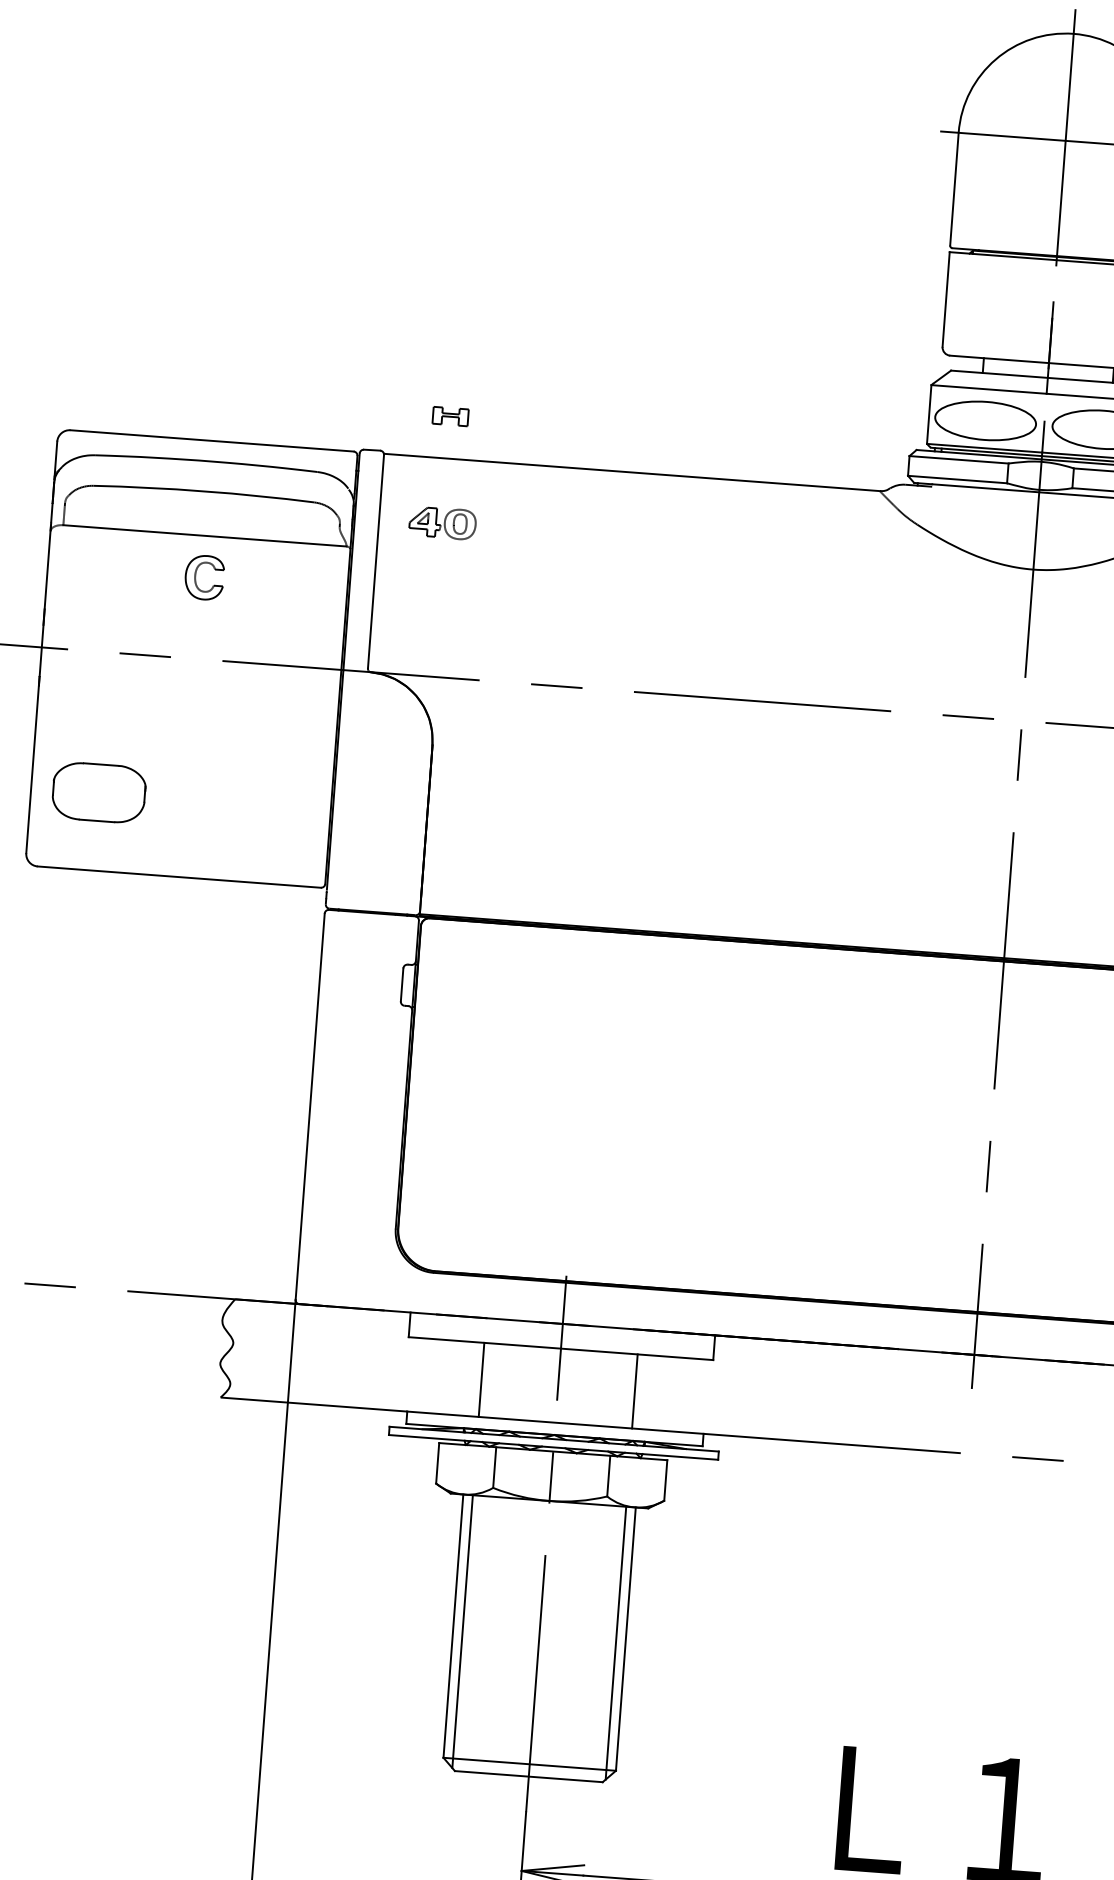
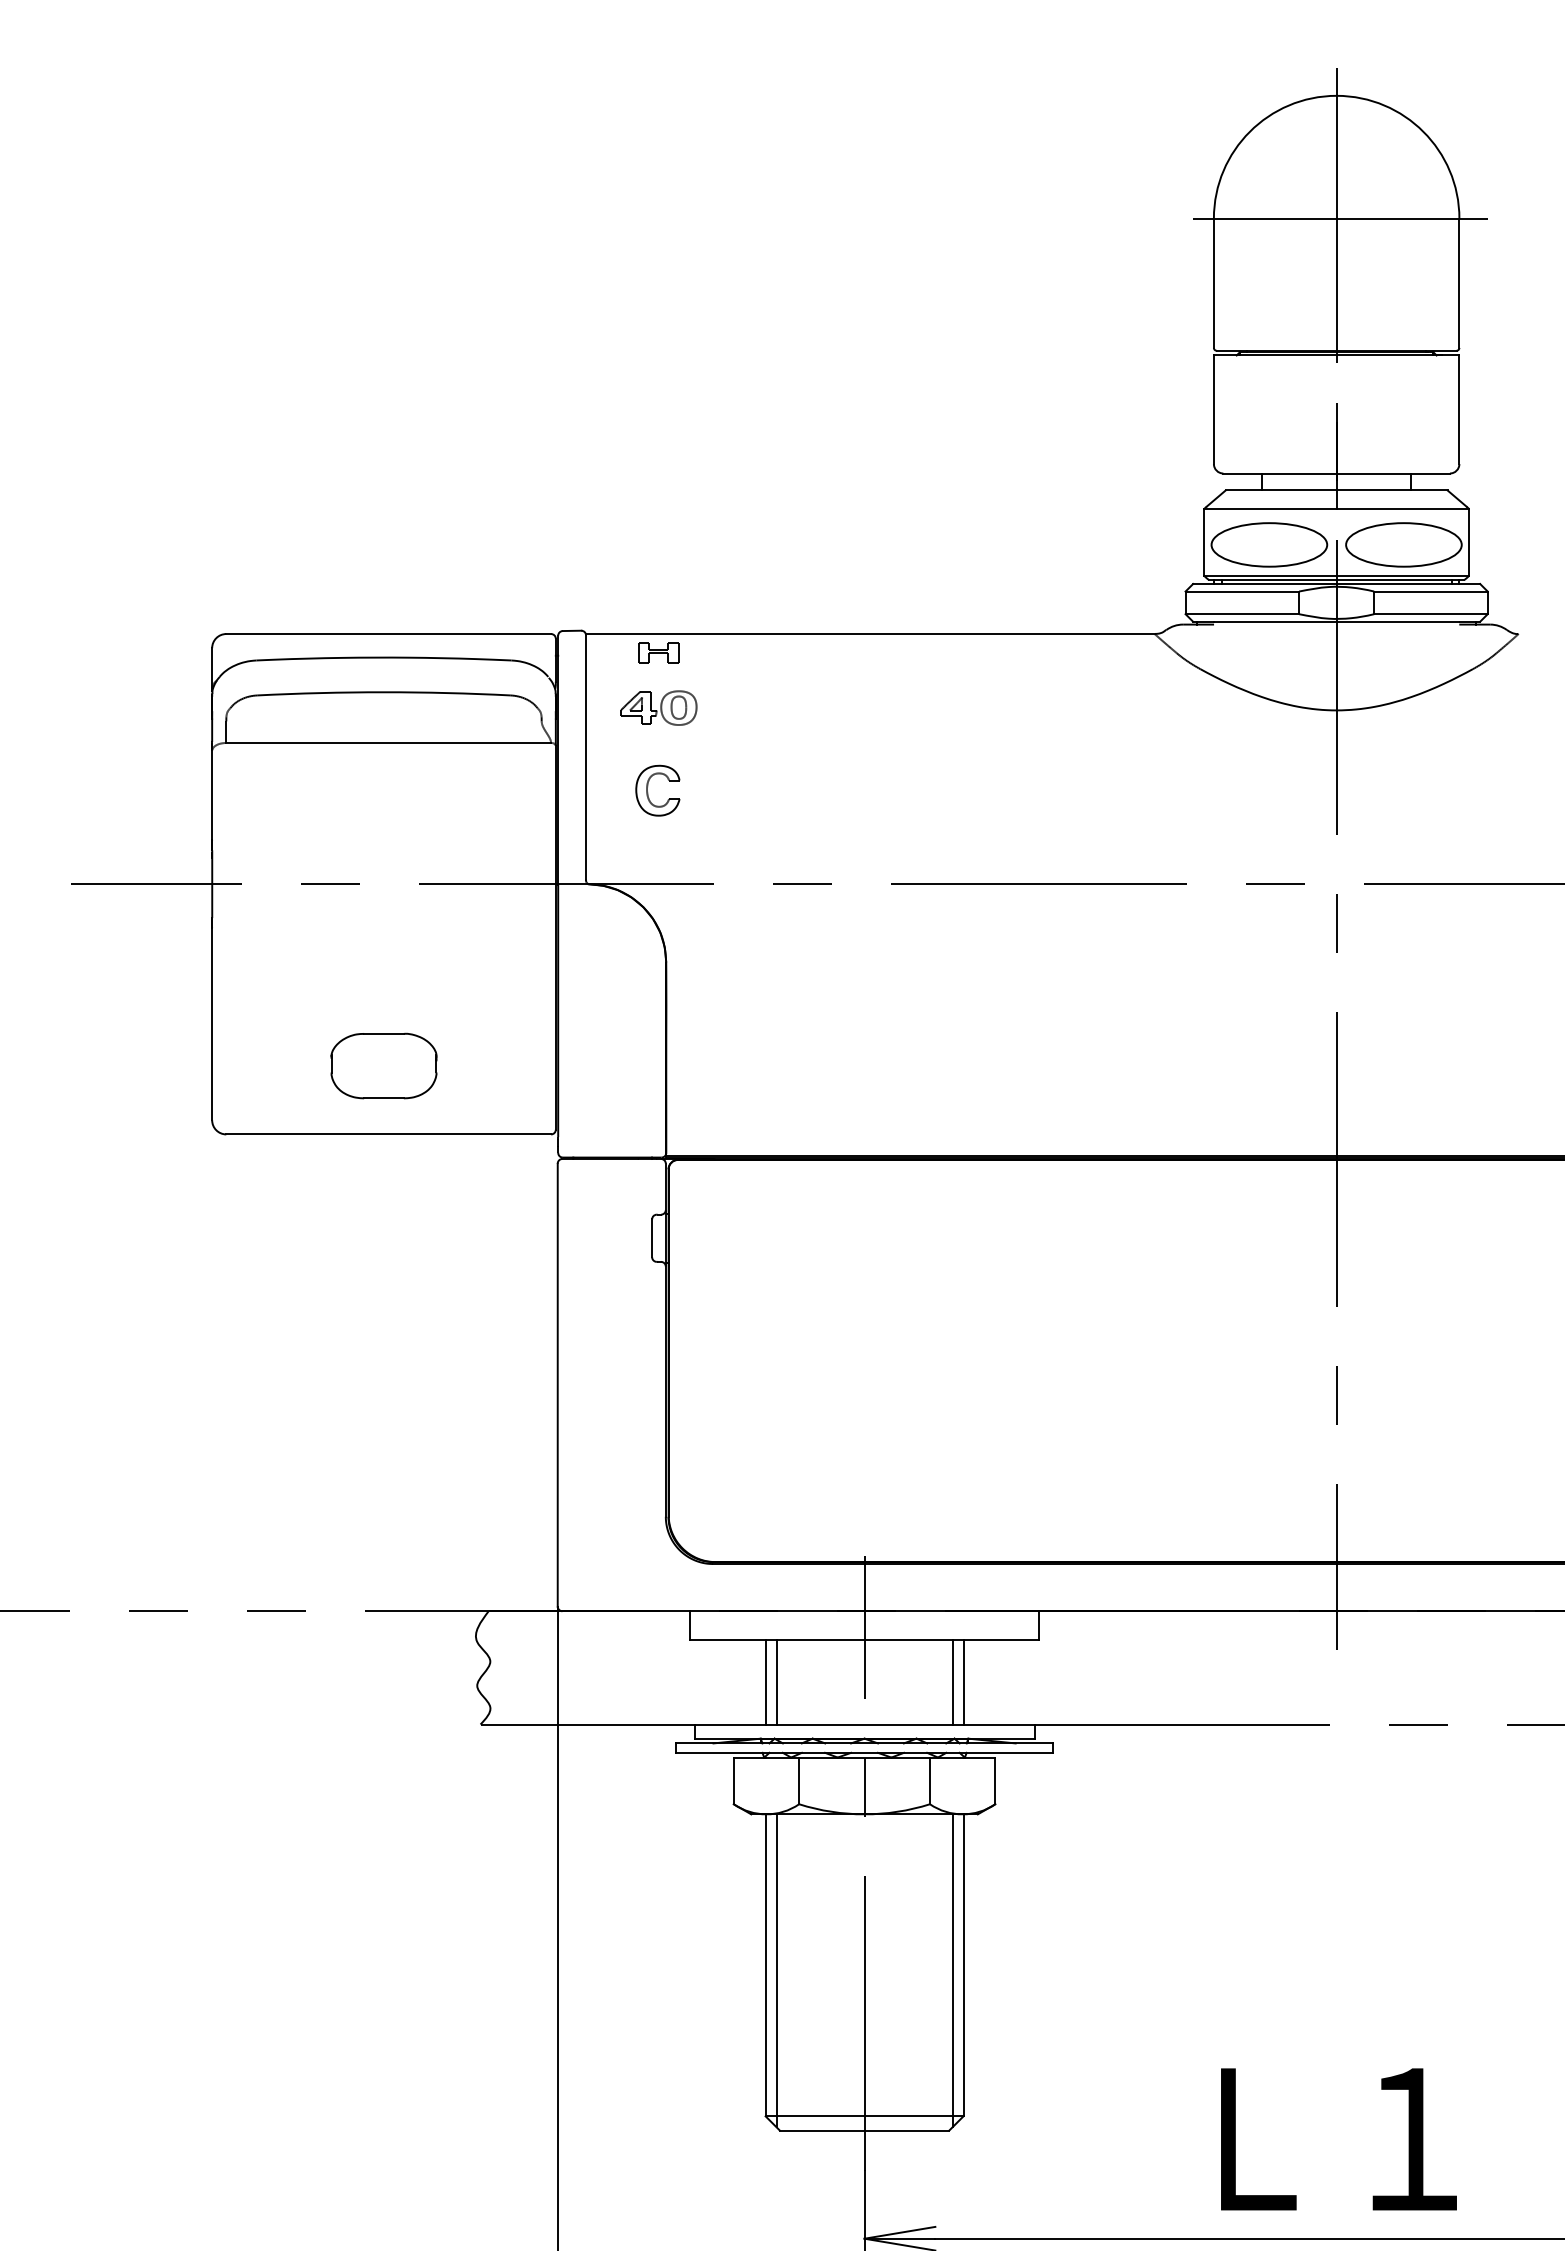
part: (450, 416) -> (658, 652), moved
part: (196, 578) -> (648, 792), moved
part: (98, 792) -> (383, 1065), moved
line: (471, 1378) -> (765, 1681), added
line: (644, 1391) -> (963, 1681), added

